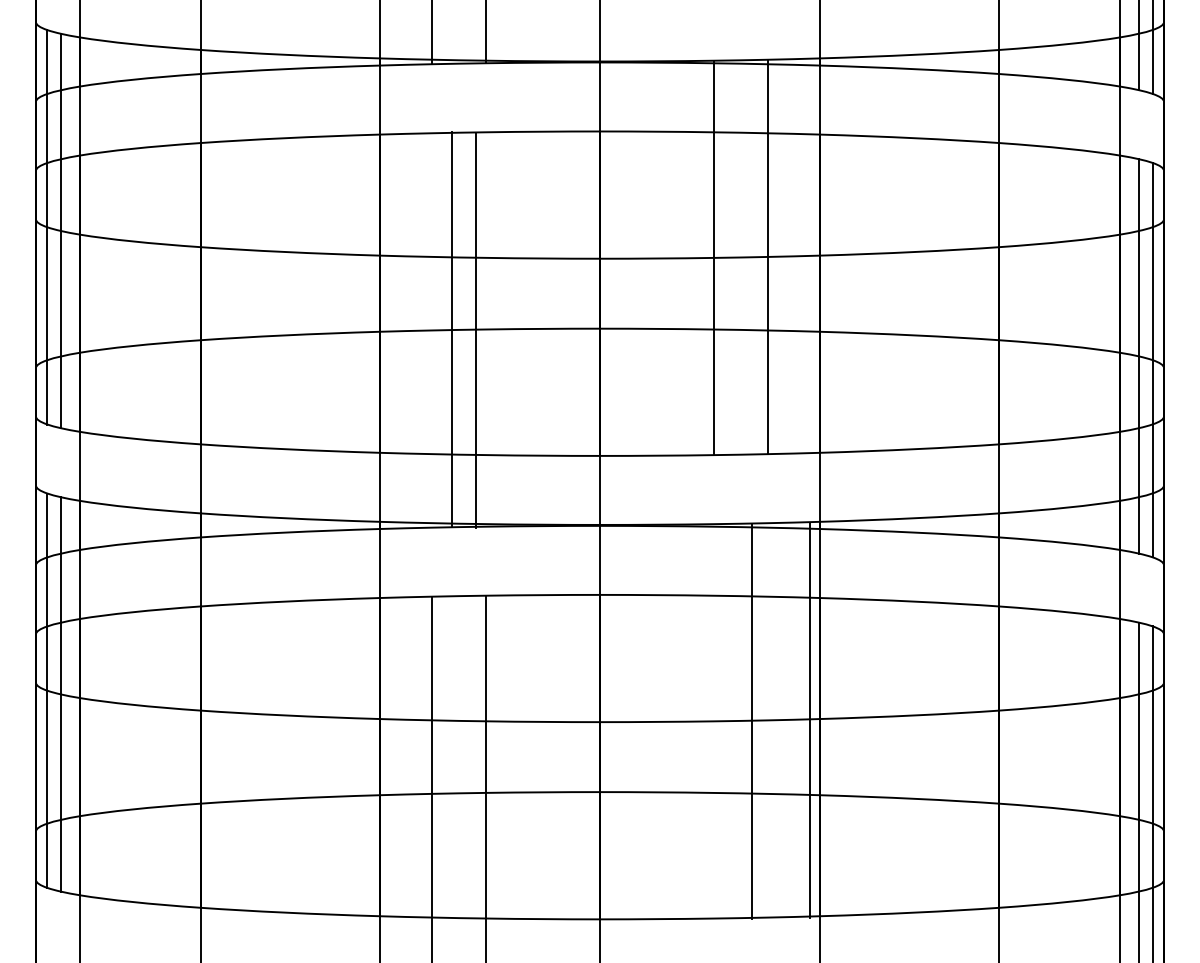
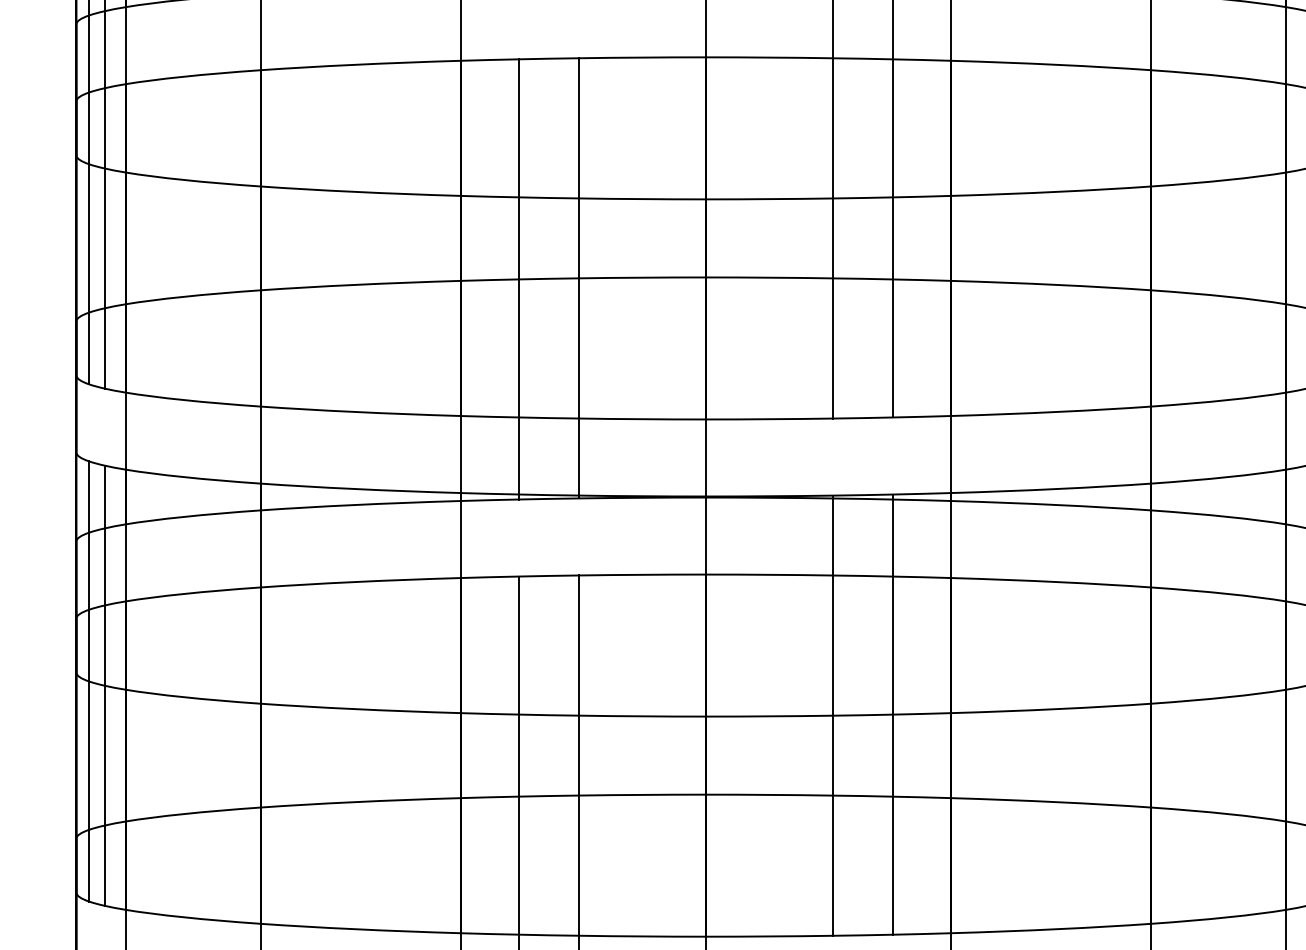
line: (452, 329) -> (579, 278), moved
line: (476, 330) -> (519, 279), moved
line: (809, 720) -> (892, 714), moved
line: (751, 721) -> (832, 715), moved

